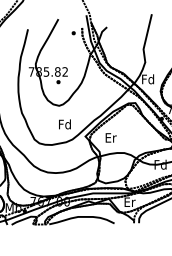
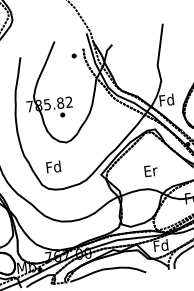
text: (64, 124) -> (53, 167), moved
text: (110, 137) -> (150, 170), moved
text: (129, 202) -> (160, 246), Er -> Fd

